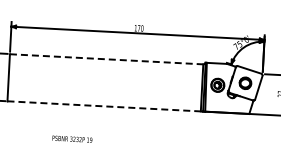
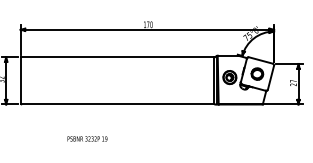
line: (106, 59) -> (117, 57), dashed -> solid
line: (104, 106) -> (117, 104), dashed -> solid

